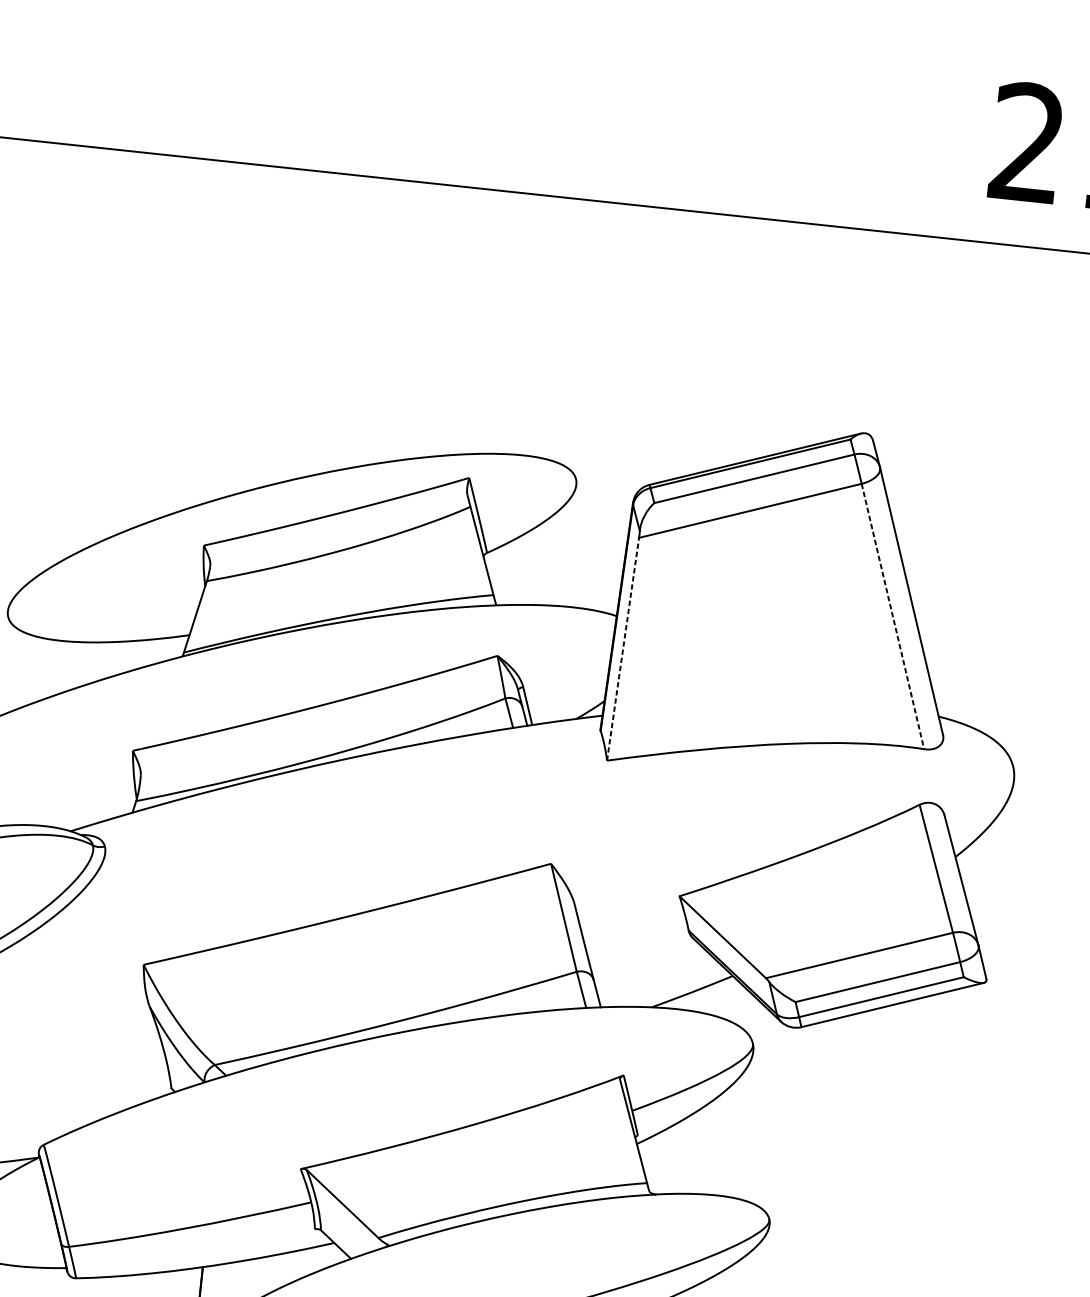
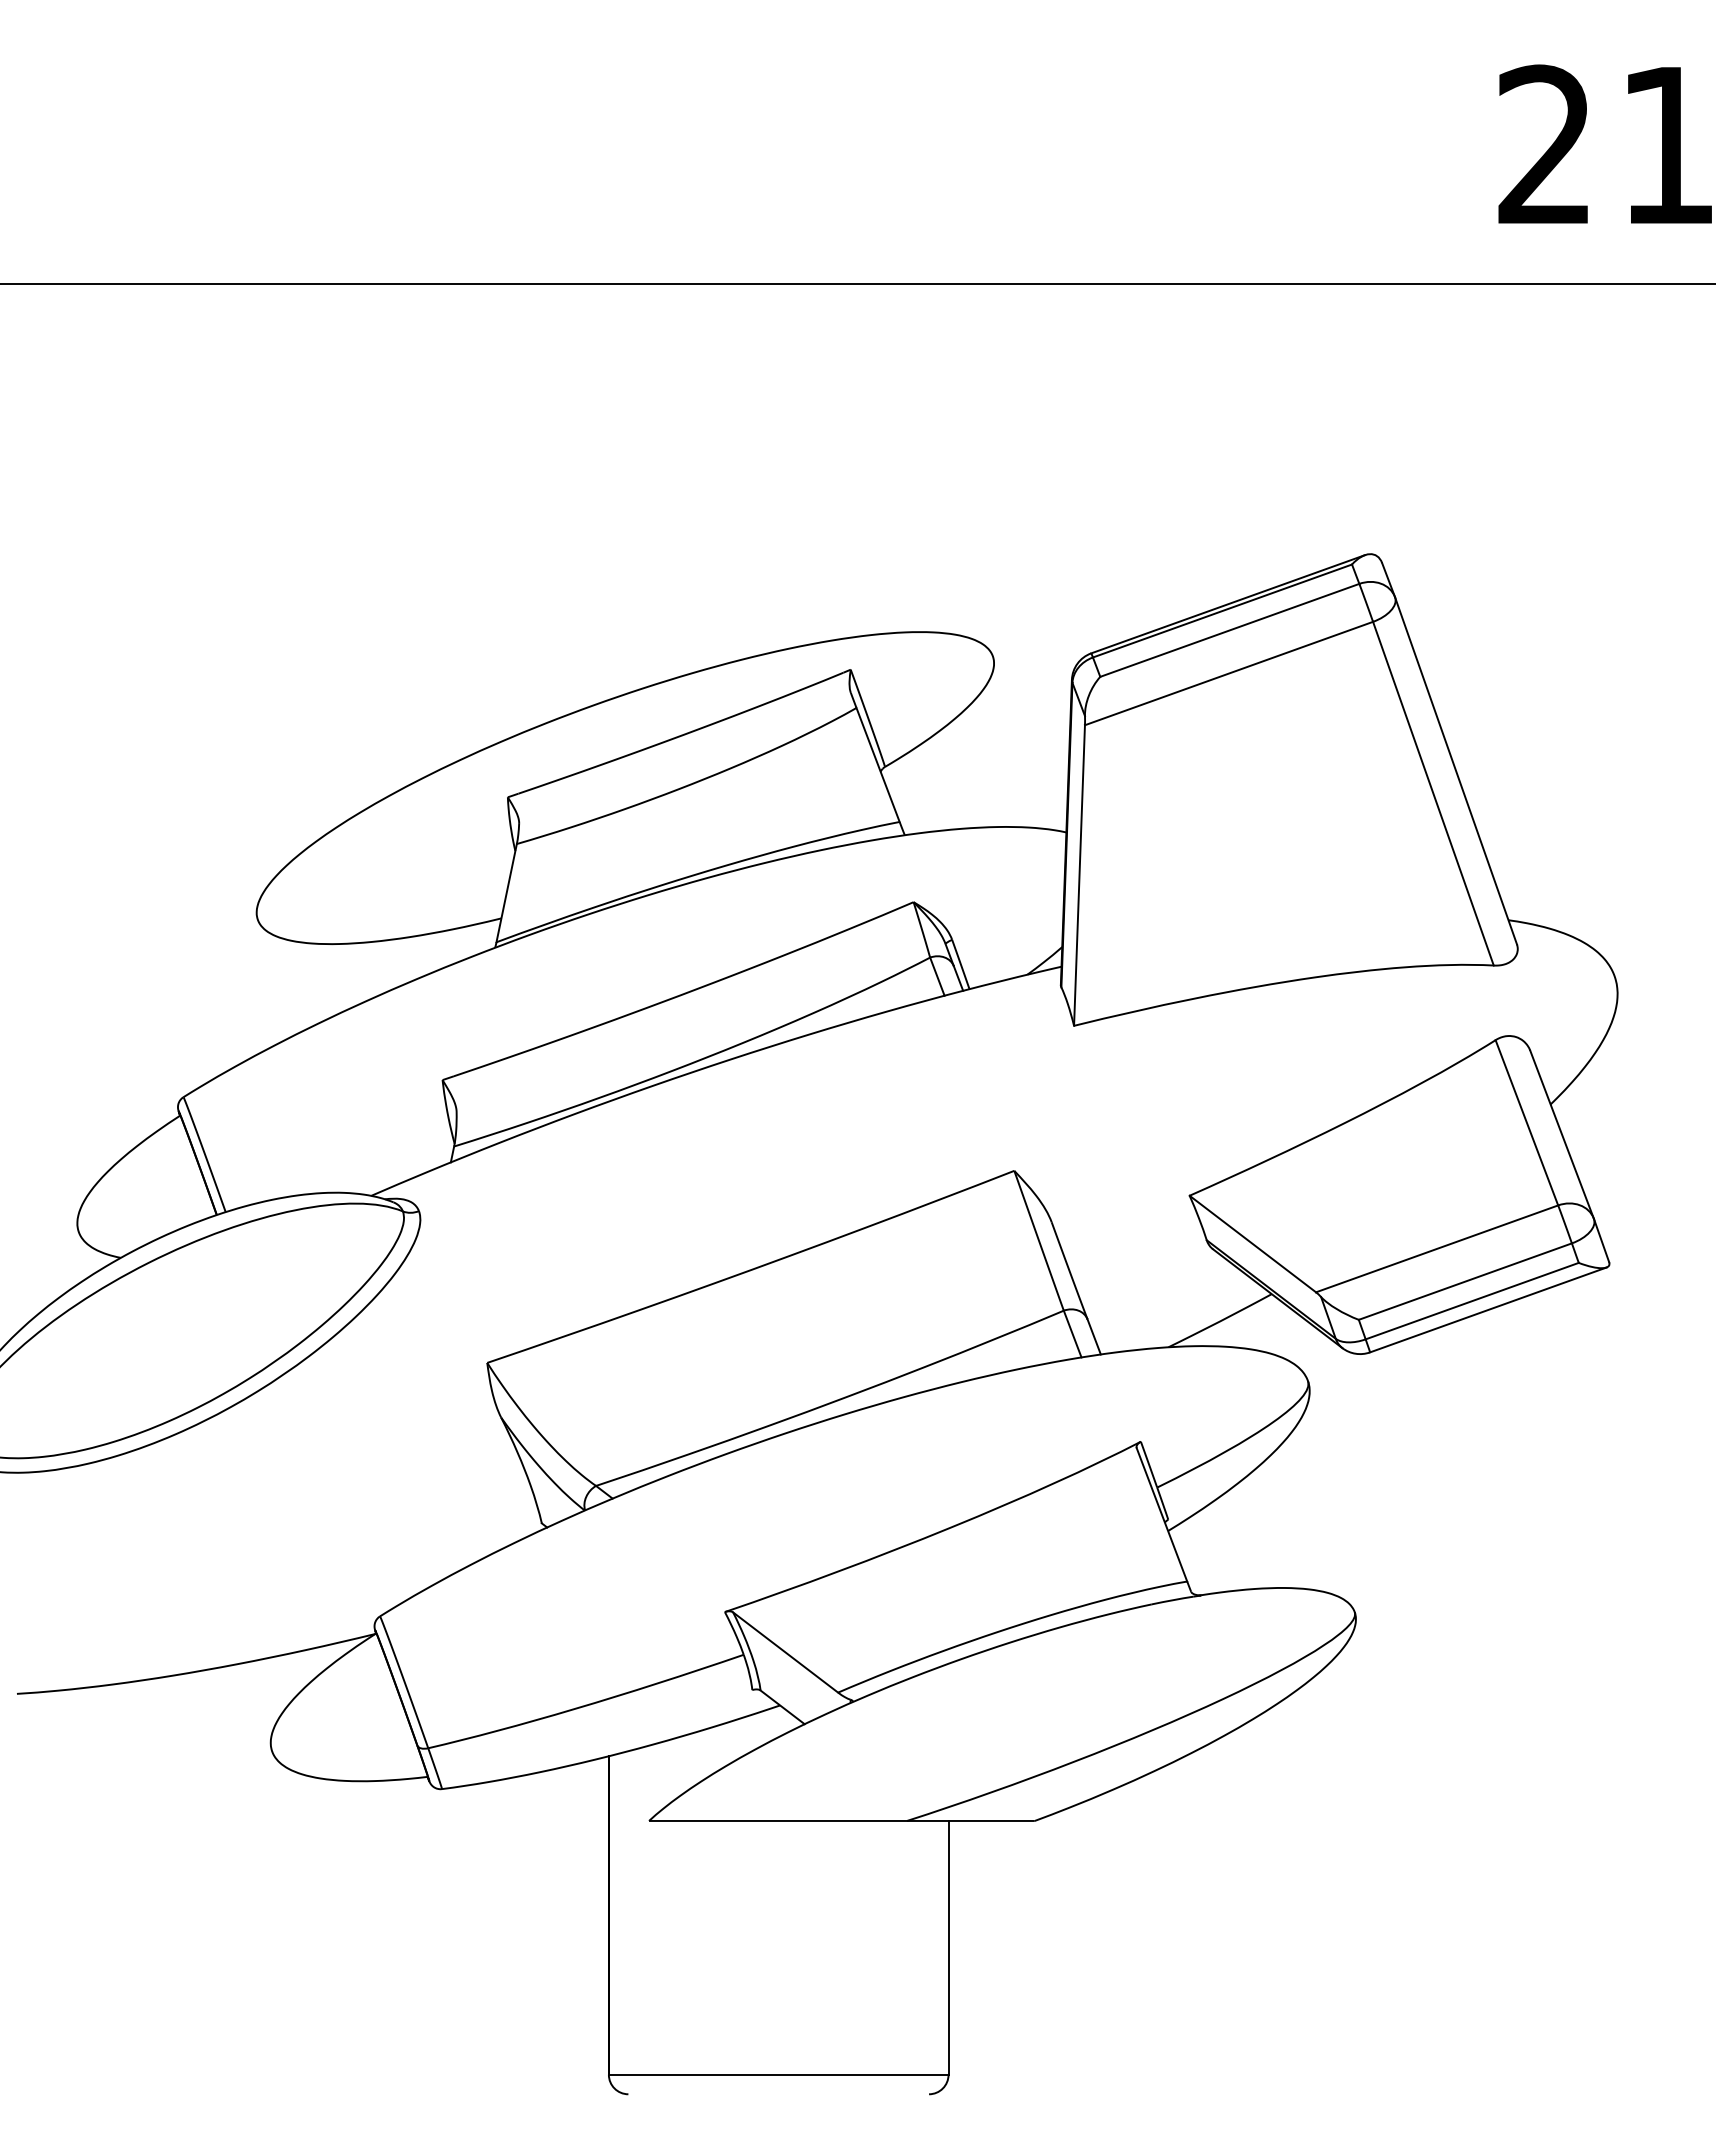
line: (892, 617) -> (1433, 794), dashed -> solid
line: (623, 649) -> (1079, 875), dashed -> solid

